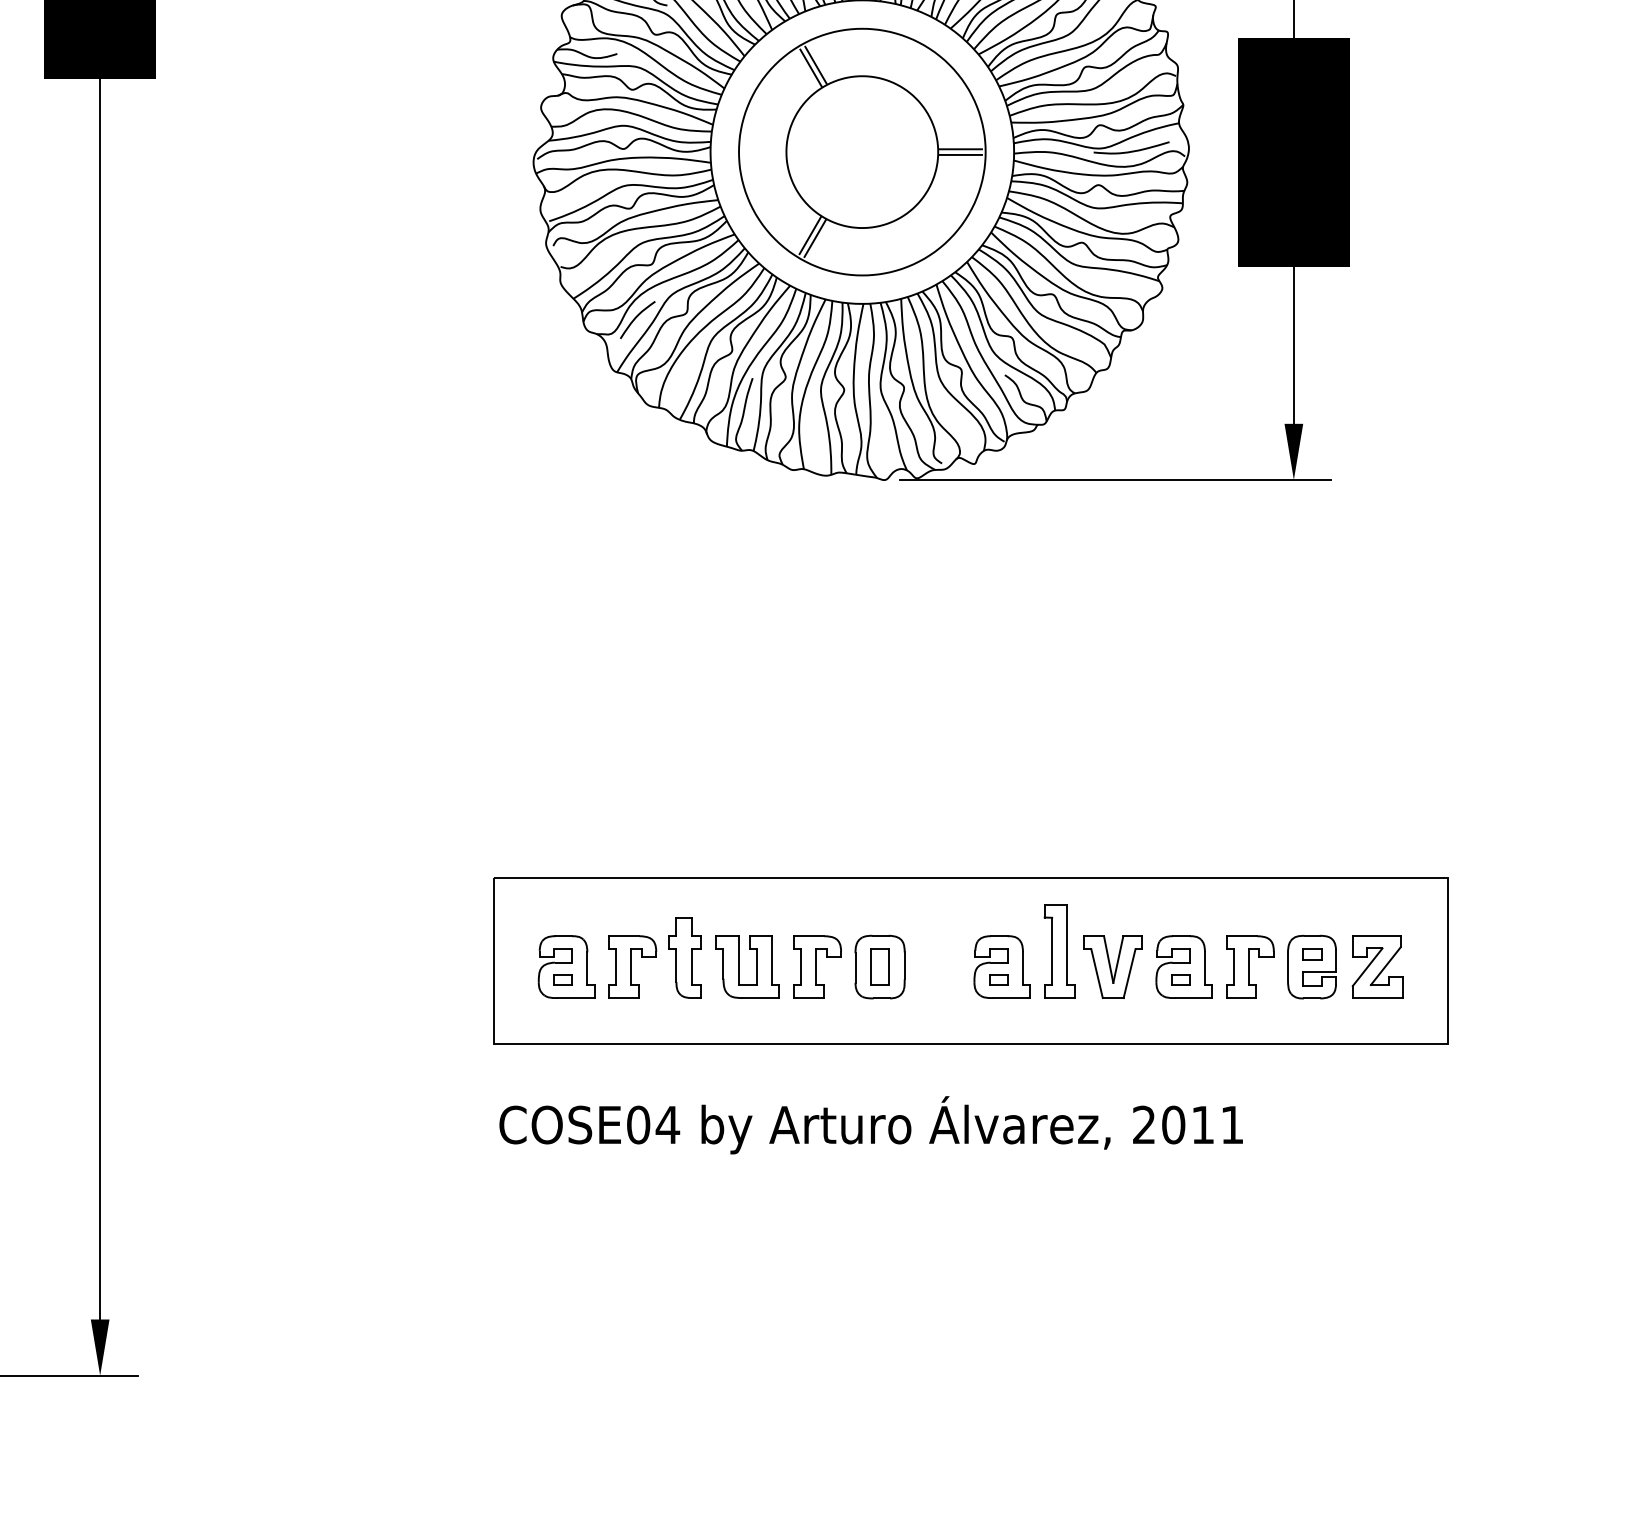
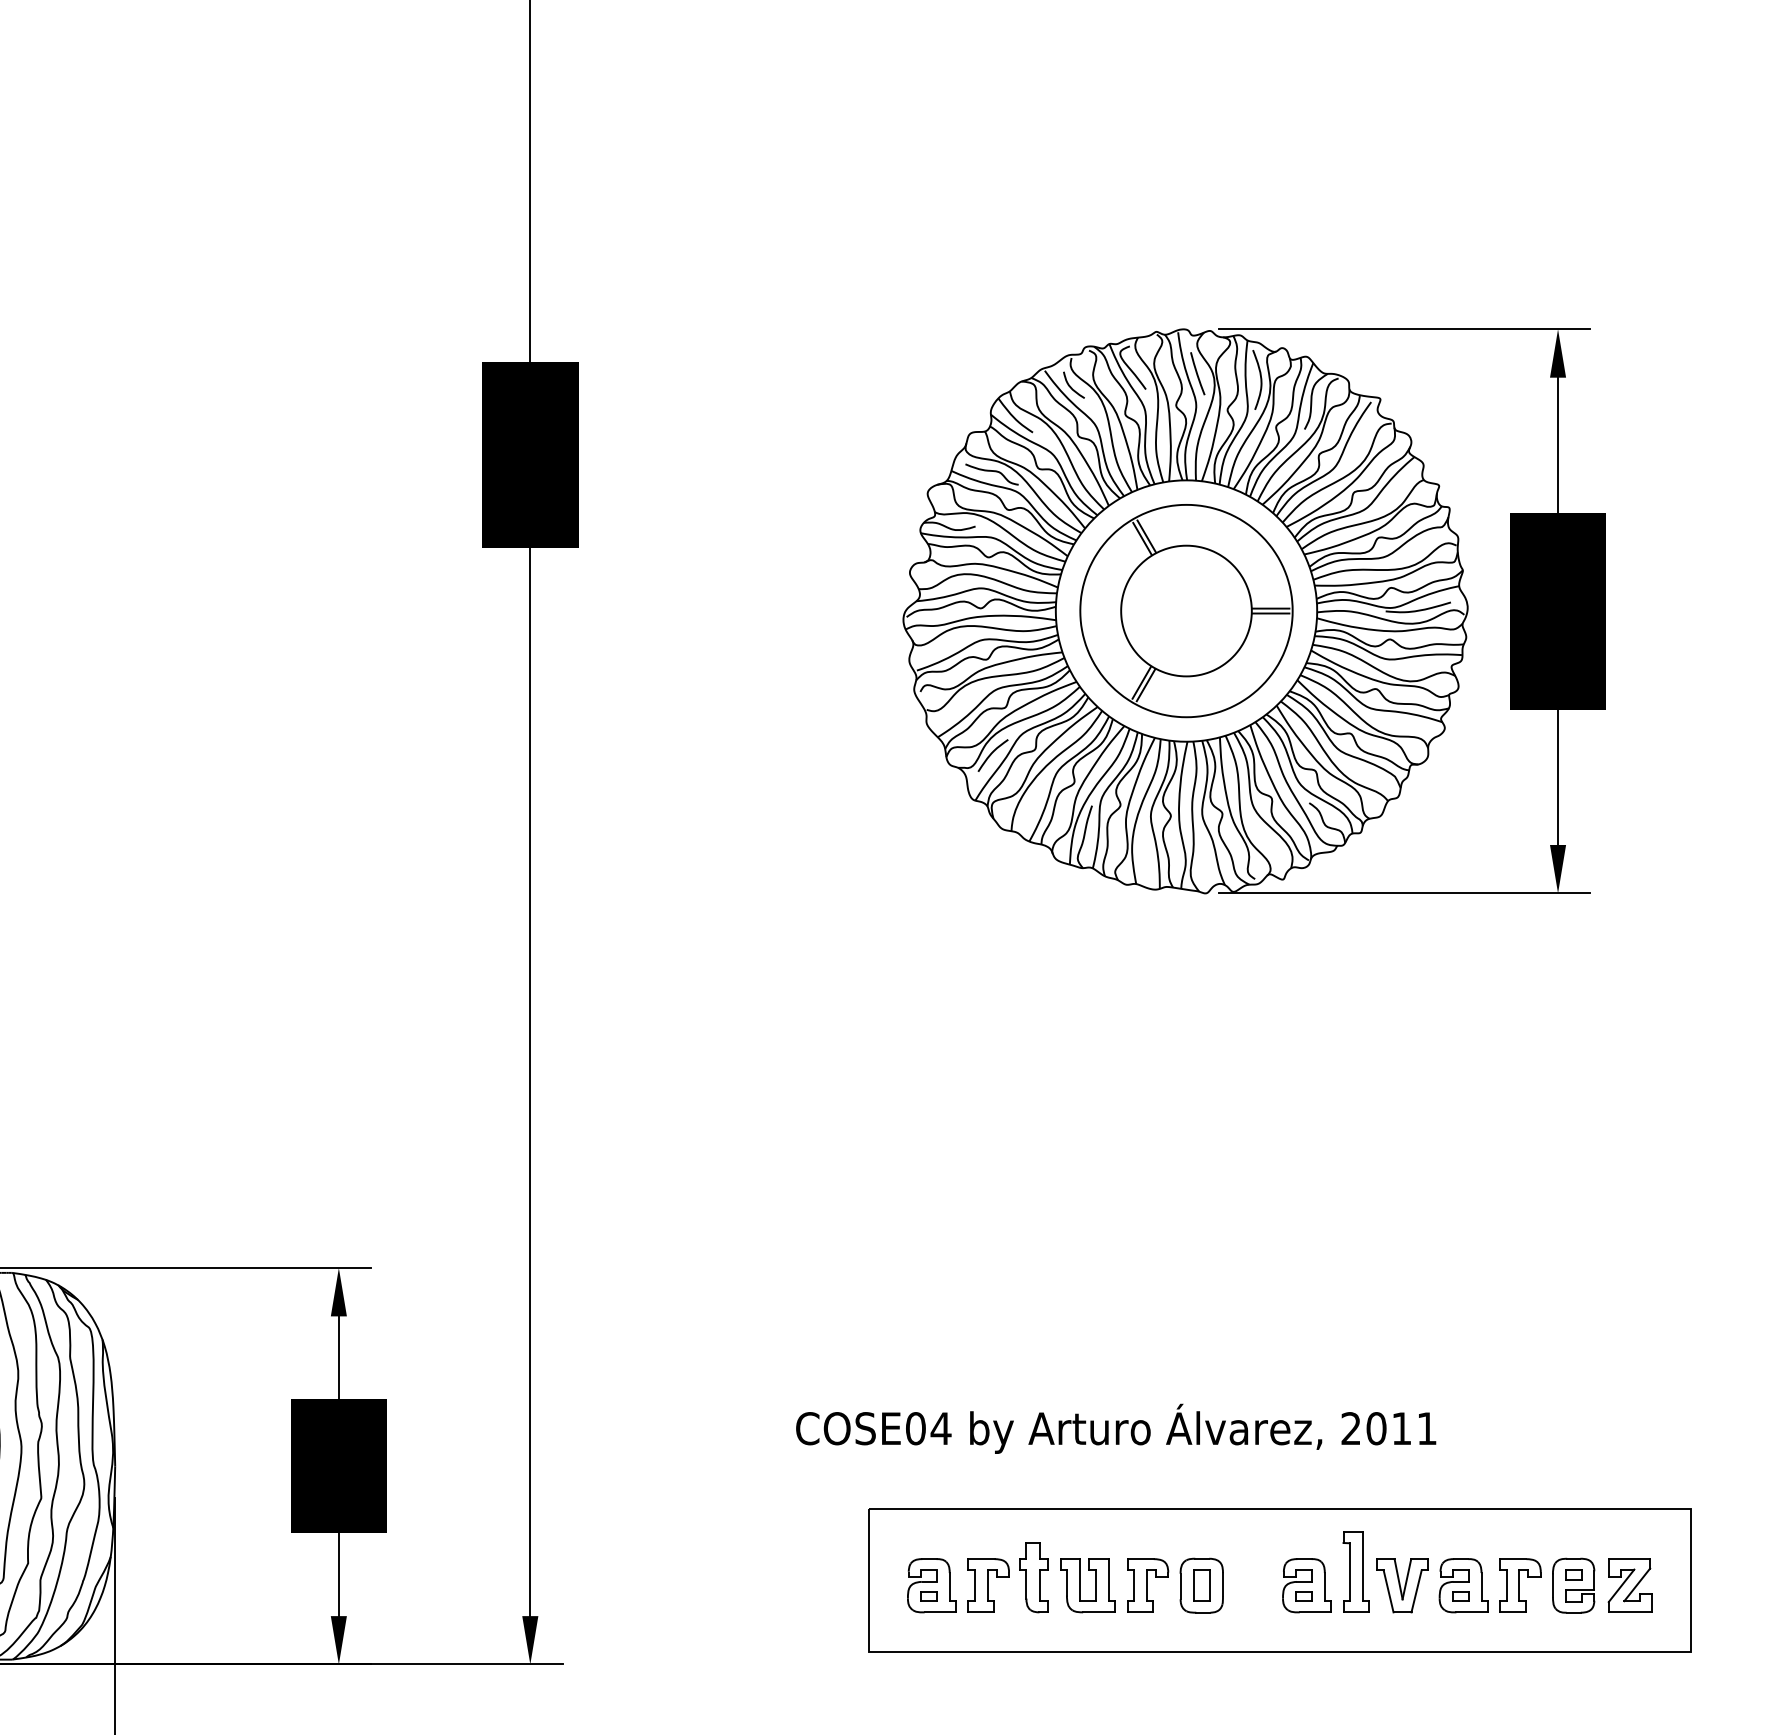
part: (970, 961) -> (1279, 1580), moved
text: (871, 1124) -> (1116, 1428), moved

